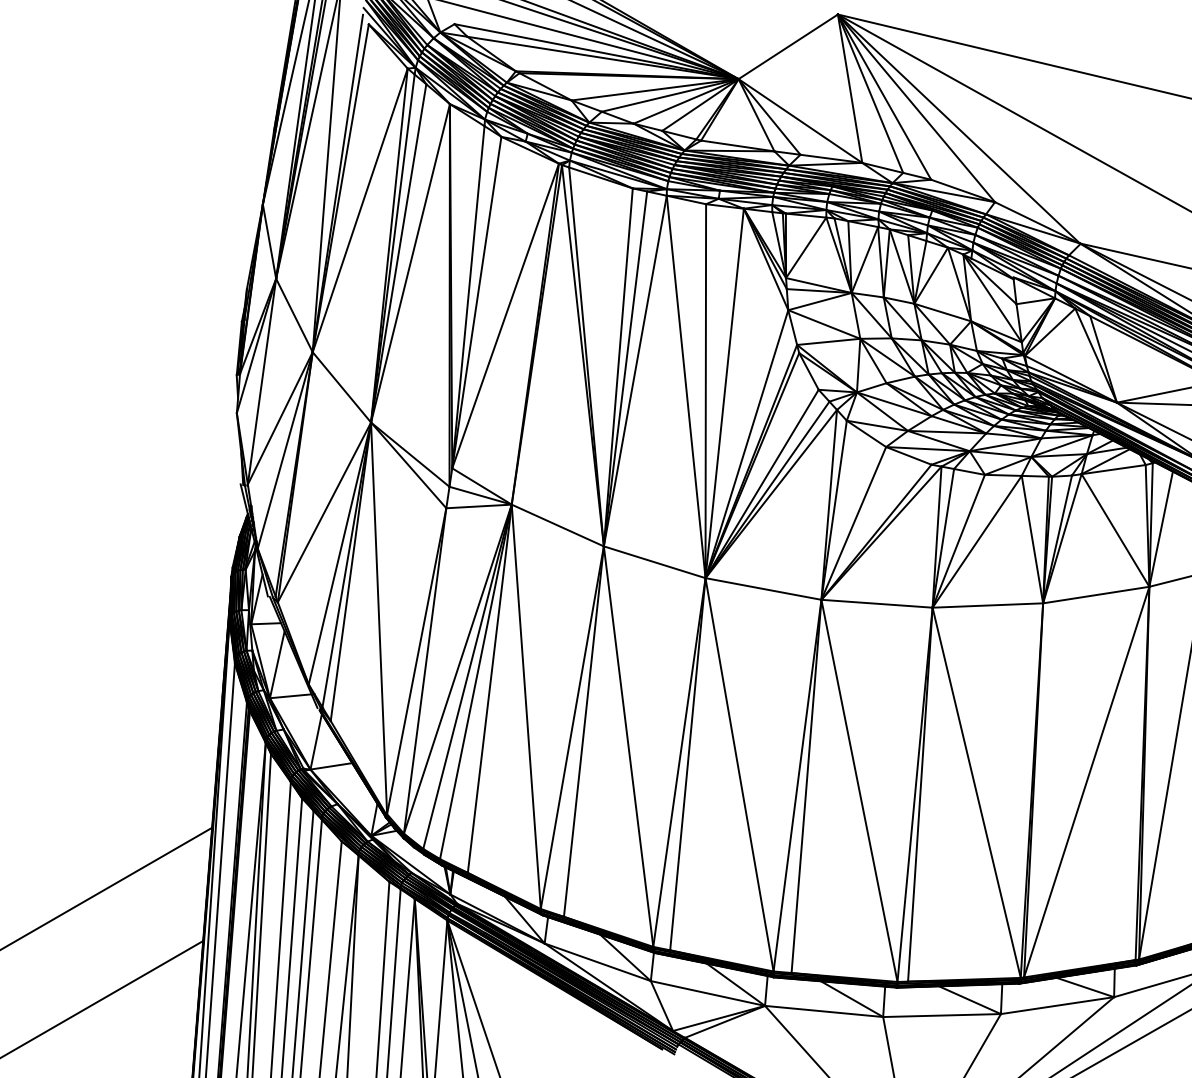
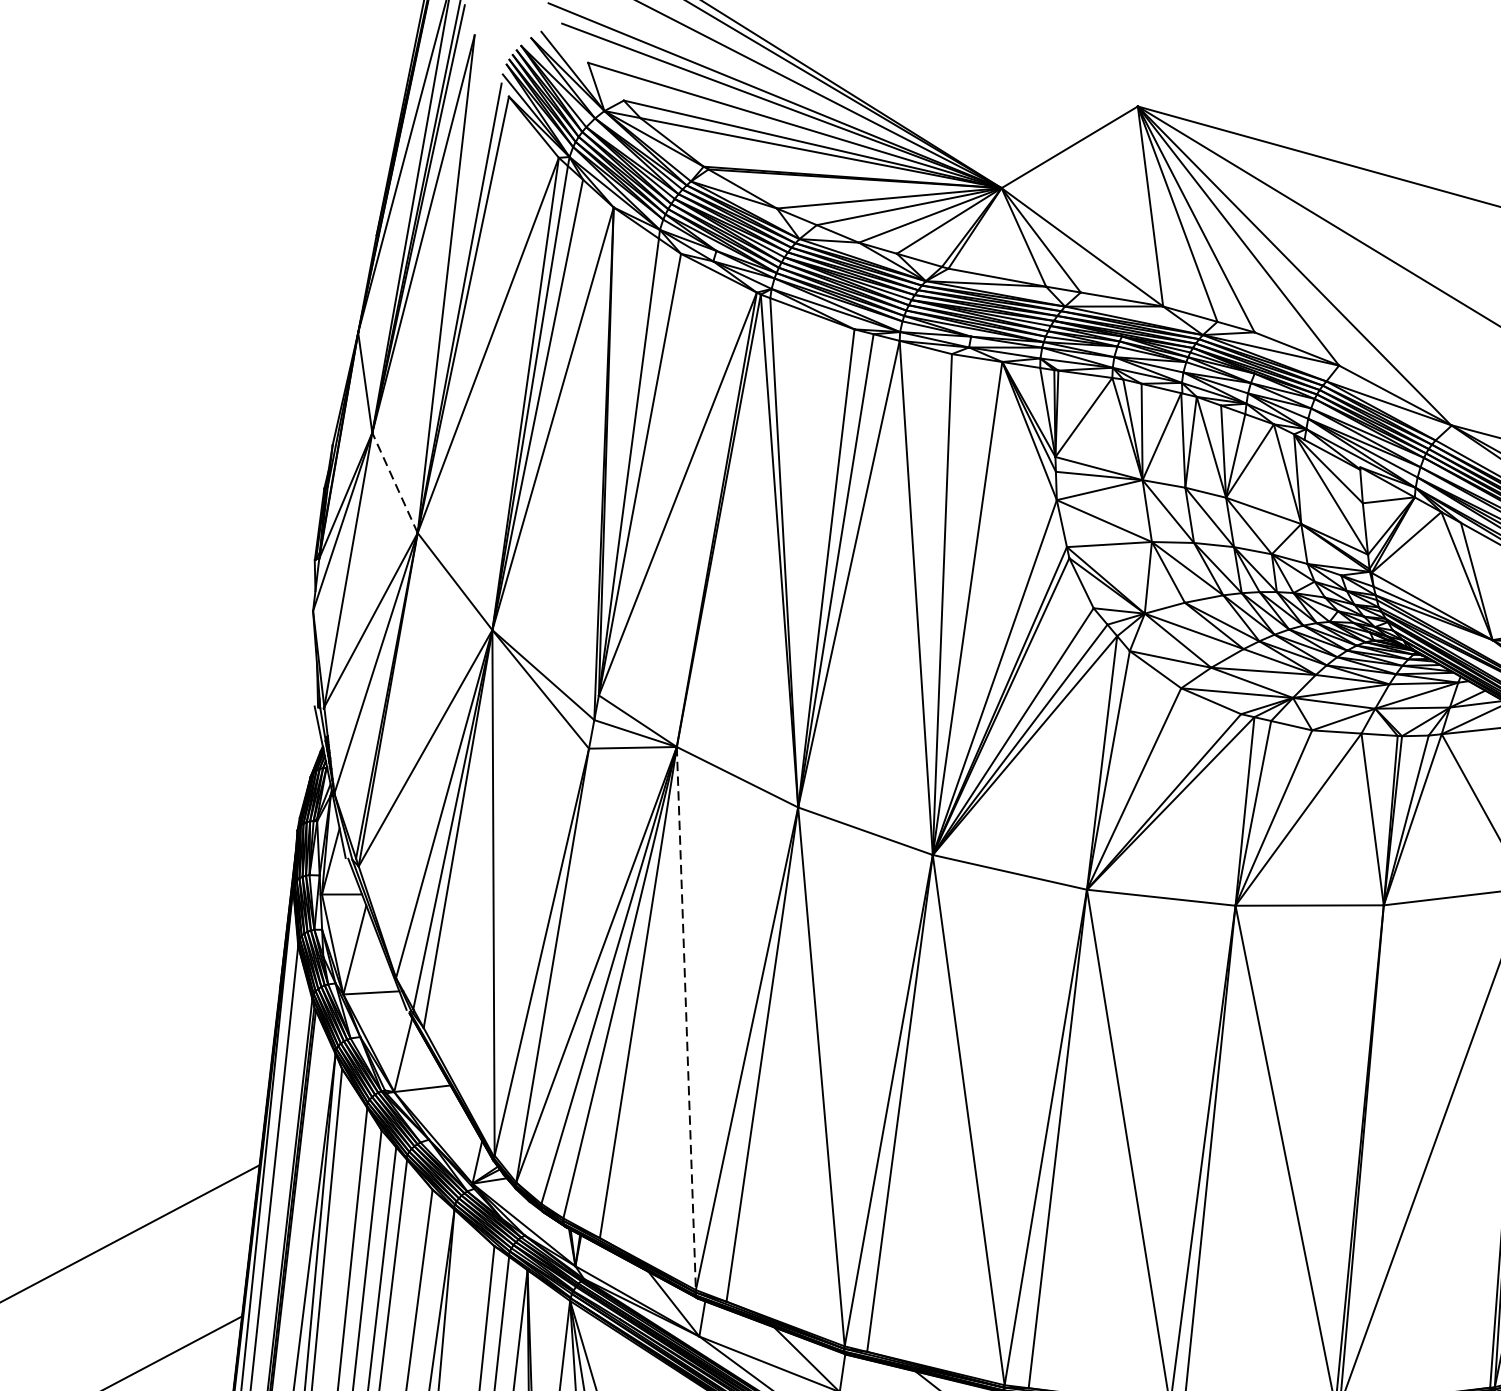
line: (294, 315) -> (395, 482), solid -> dashed
line: (526, 706) -> (686, 1018), solid -> dashed

